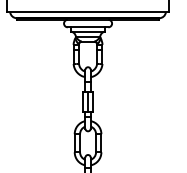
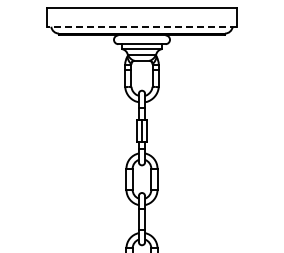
line: (88, 12) -> (142, 26), solid -> dashed

